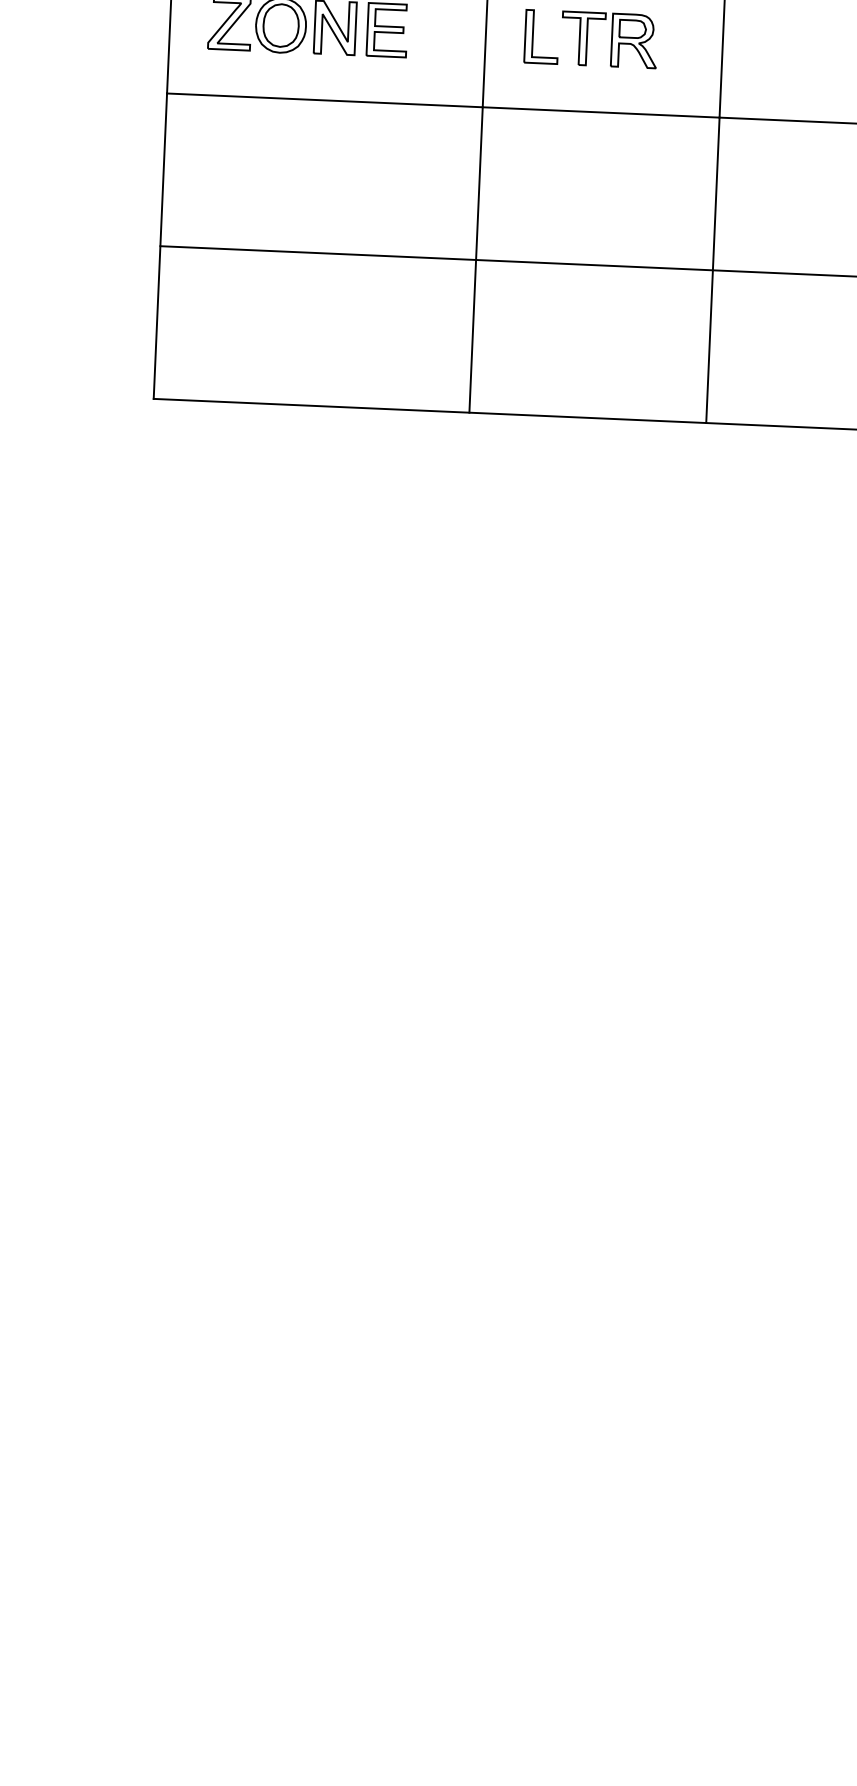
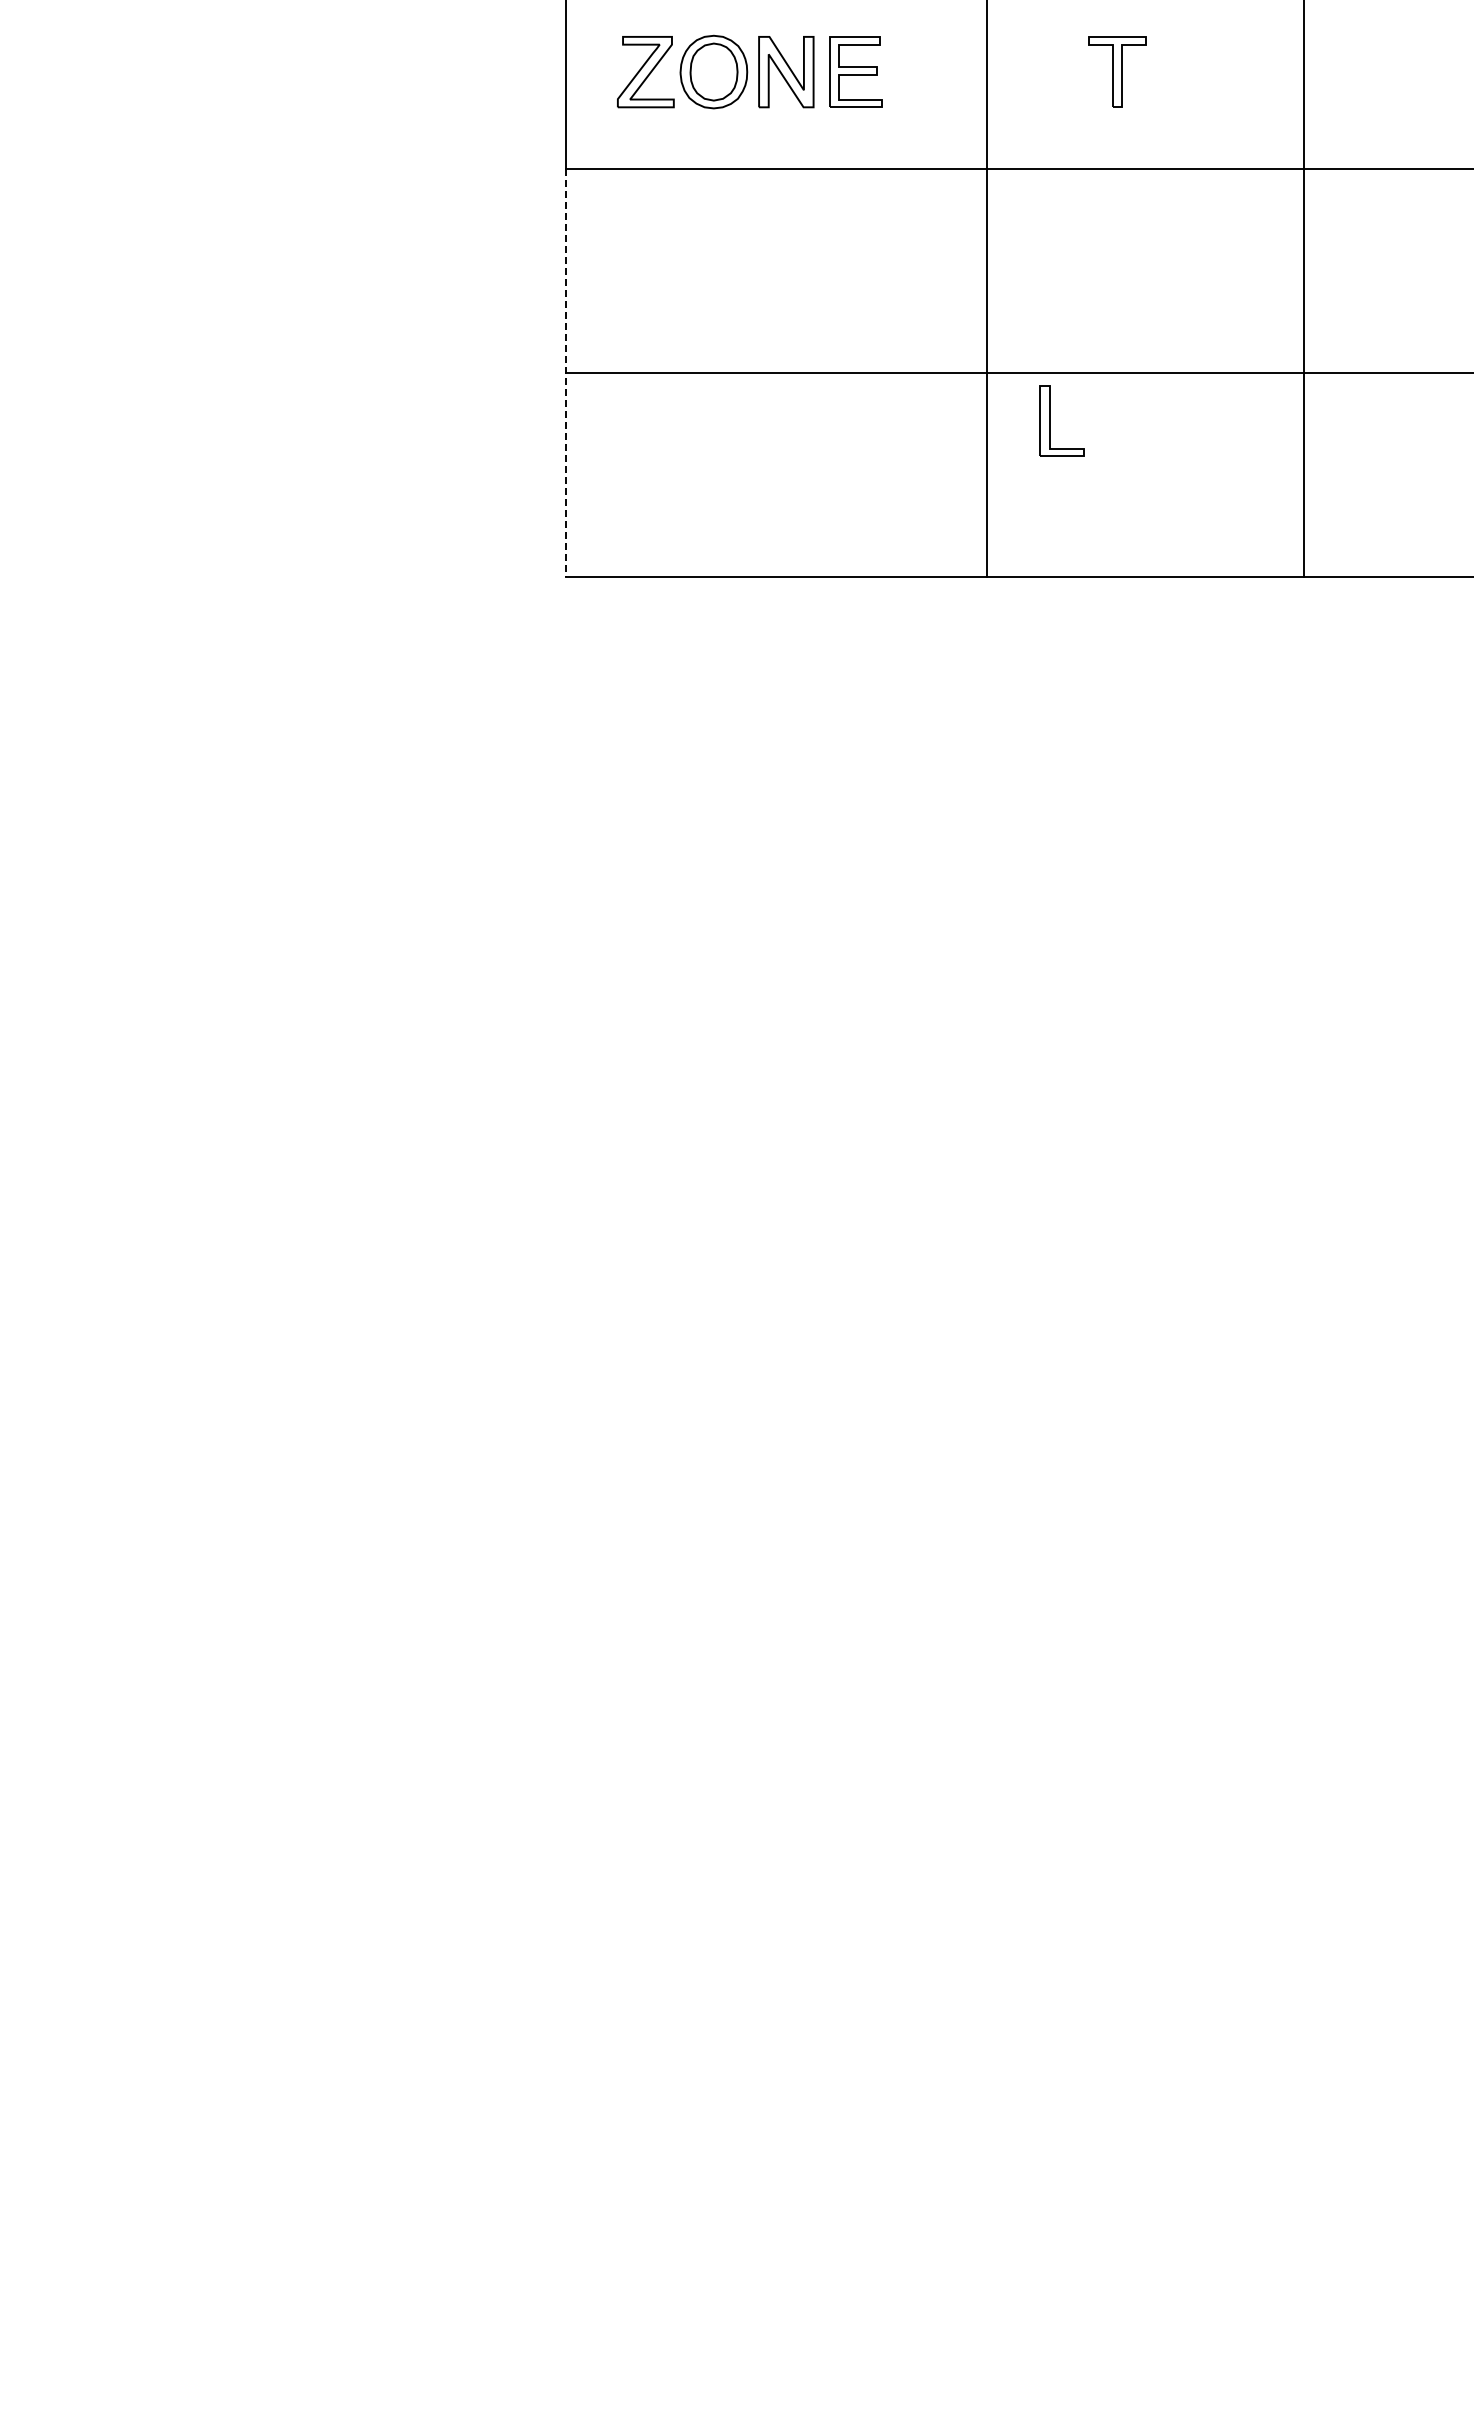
part: (533, 36) -> (1050, 420), moved
part: (634, 41) -> (1185, 72), removed
line: (160, 246) -> (565, 373), solid -> dashed

